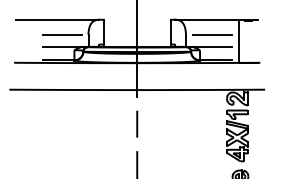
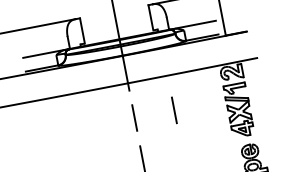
line: (61, 34) -> (40, 41), removed
line: (211, 34) -> (192, 12), removed
line: (176, 123) -> (174, 109), added

